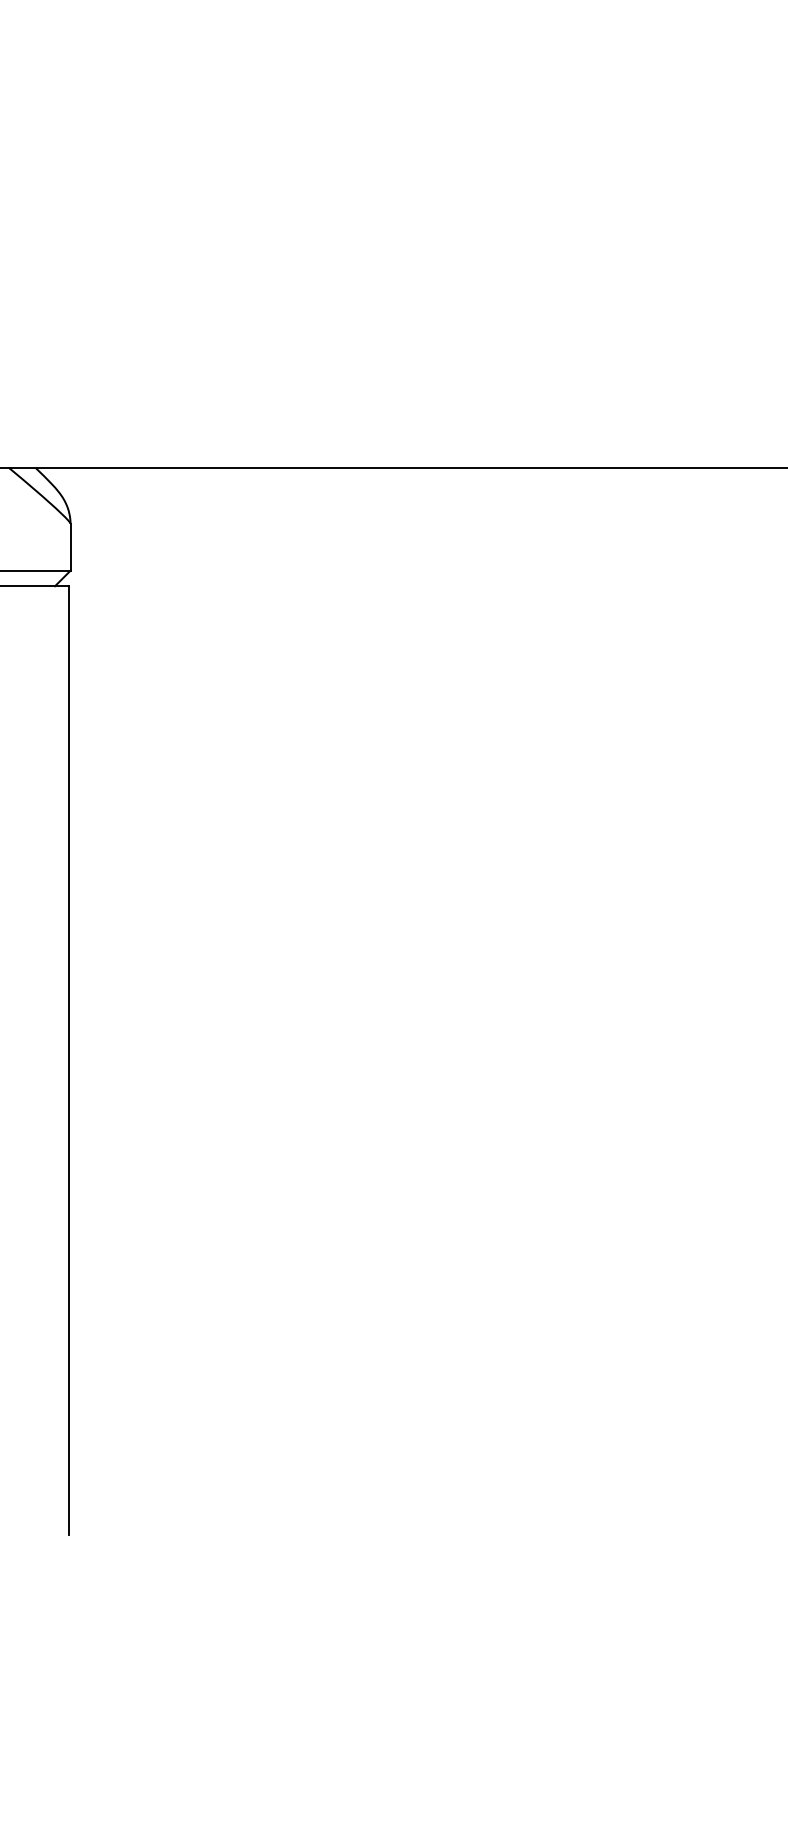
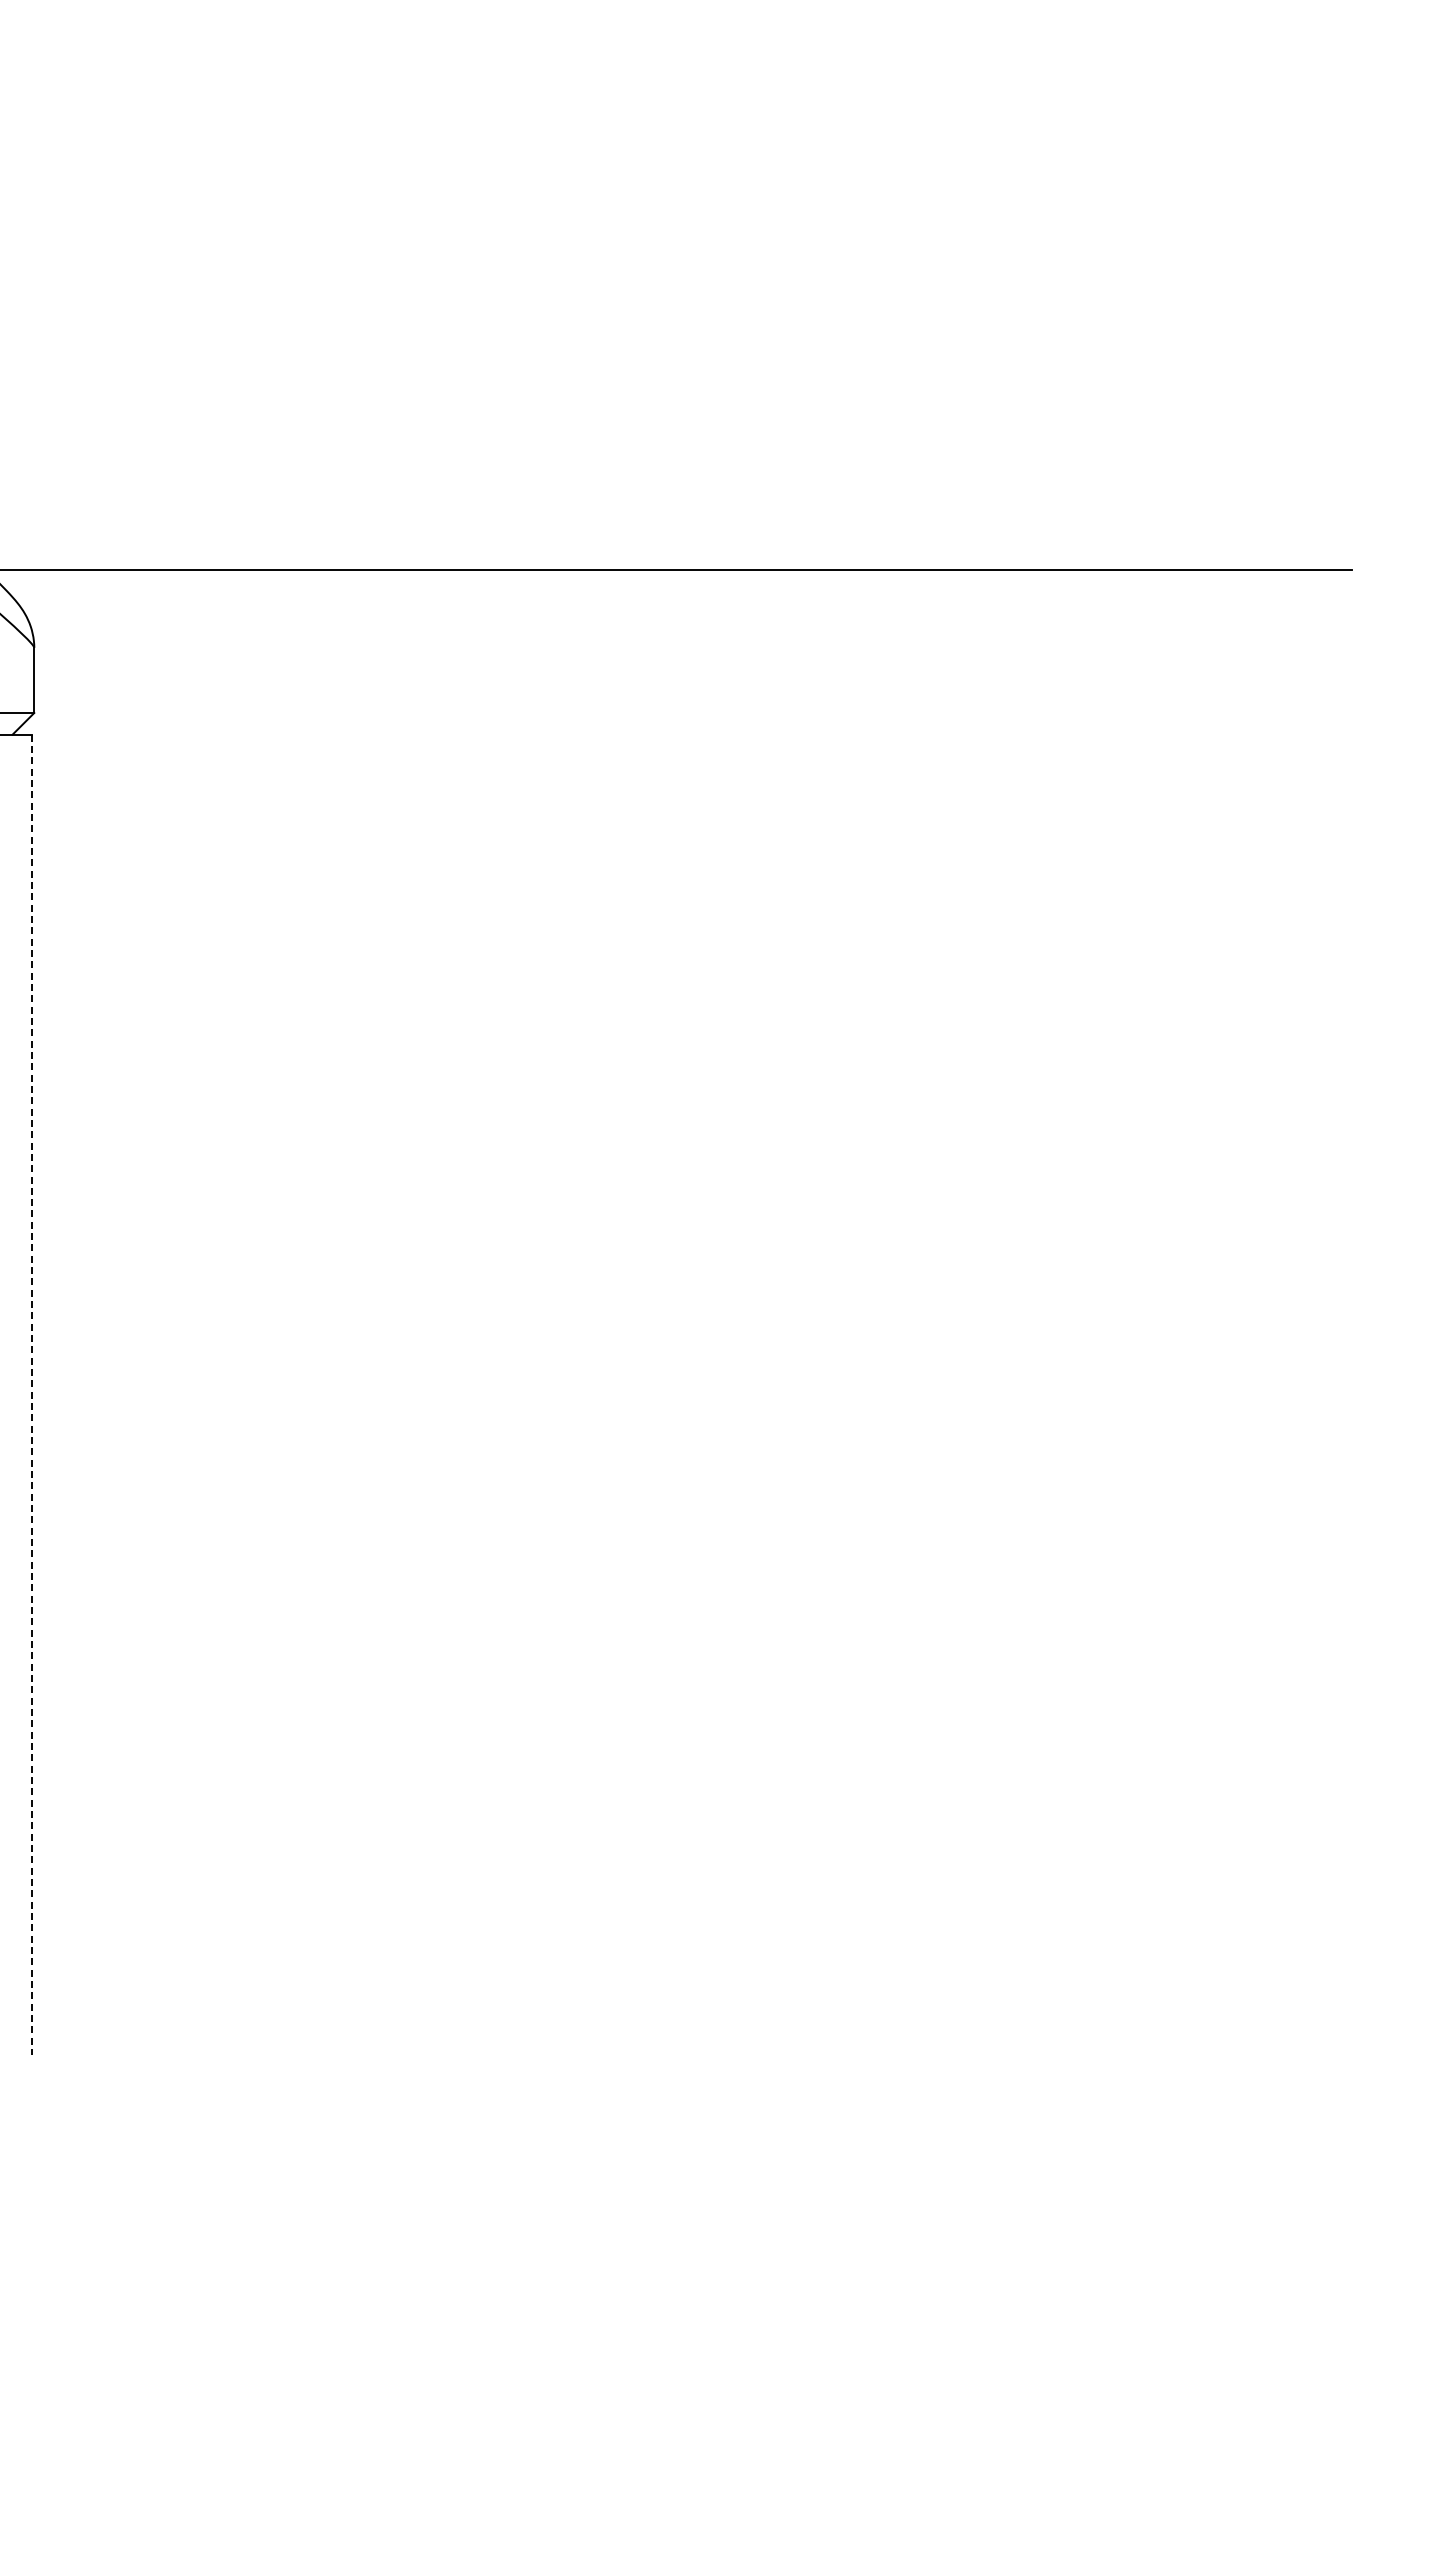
line: (69, 1061) -> (32, 1395), solid -> dashed

